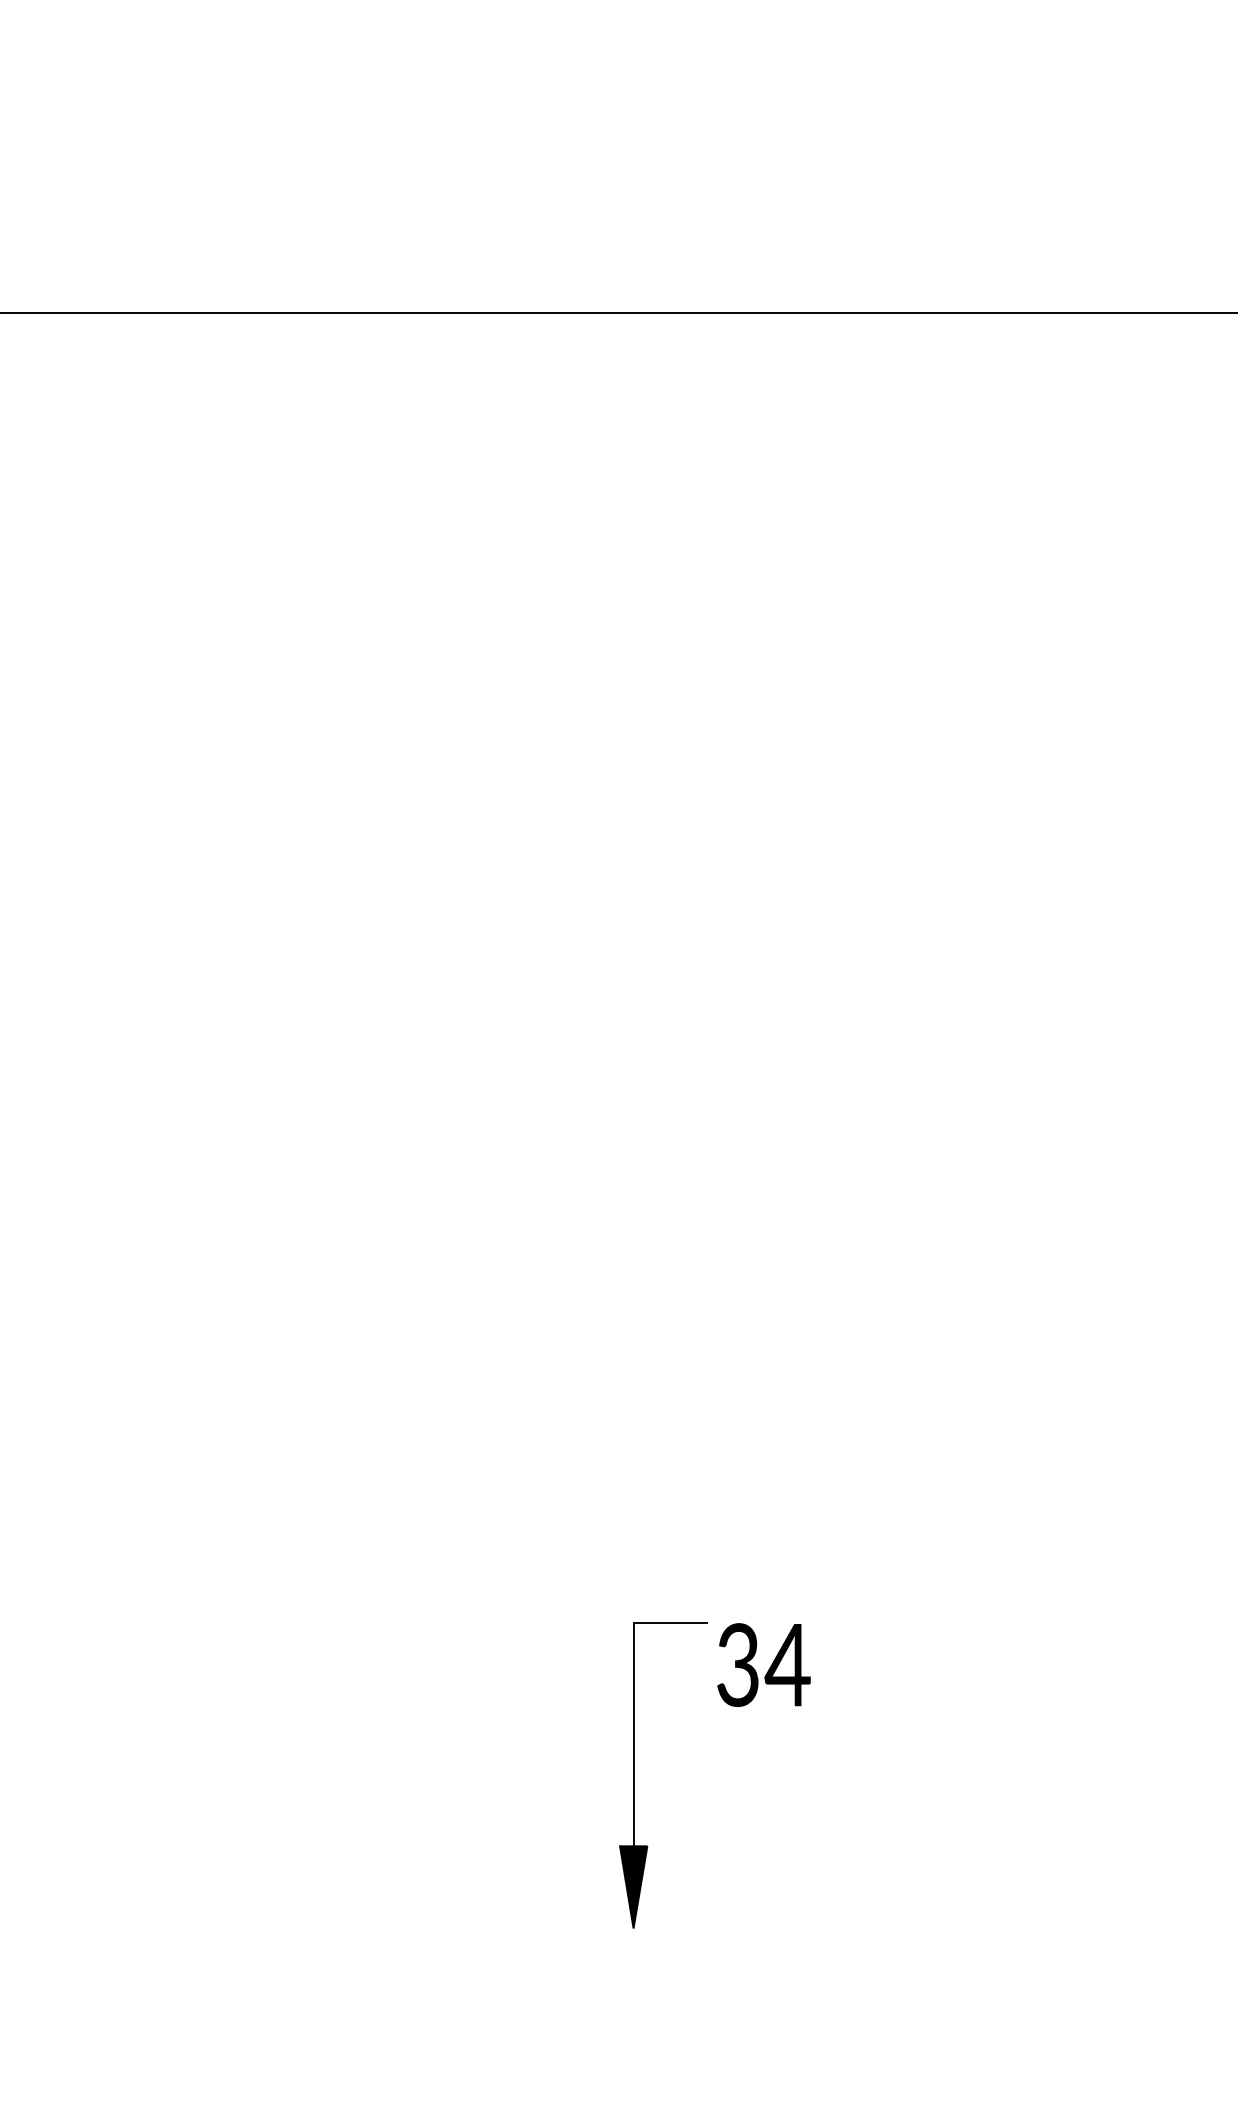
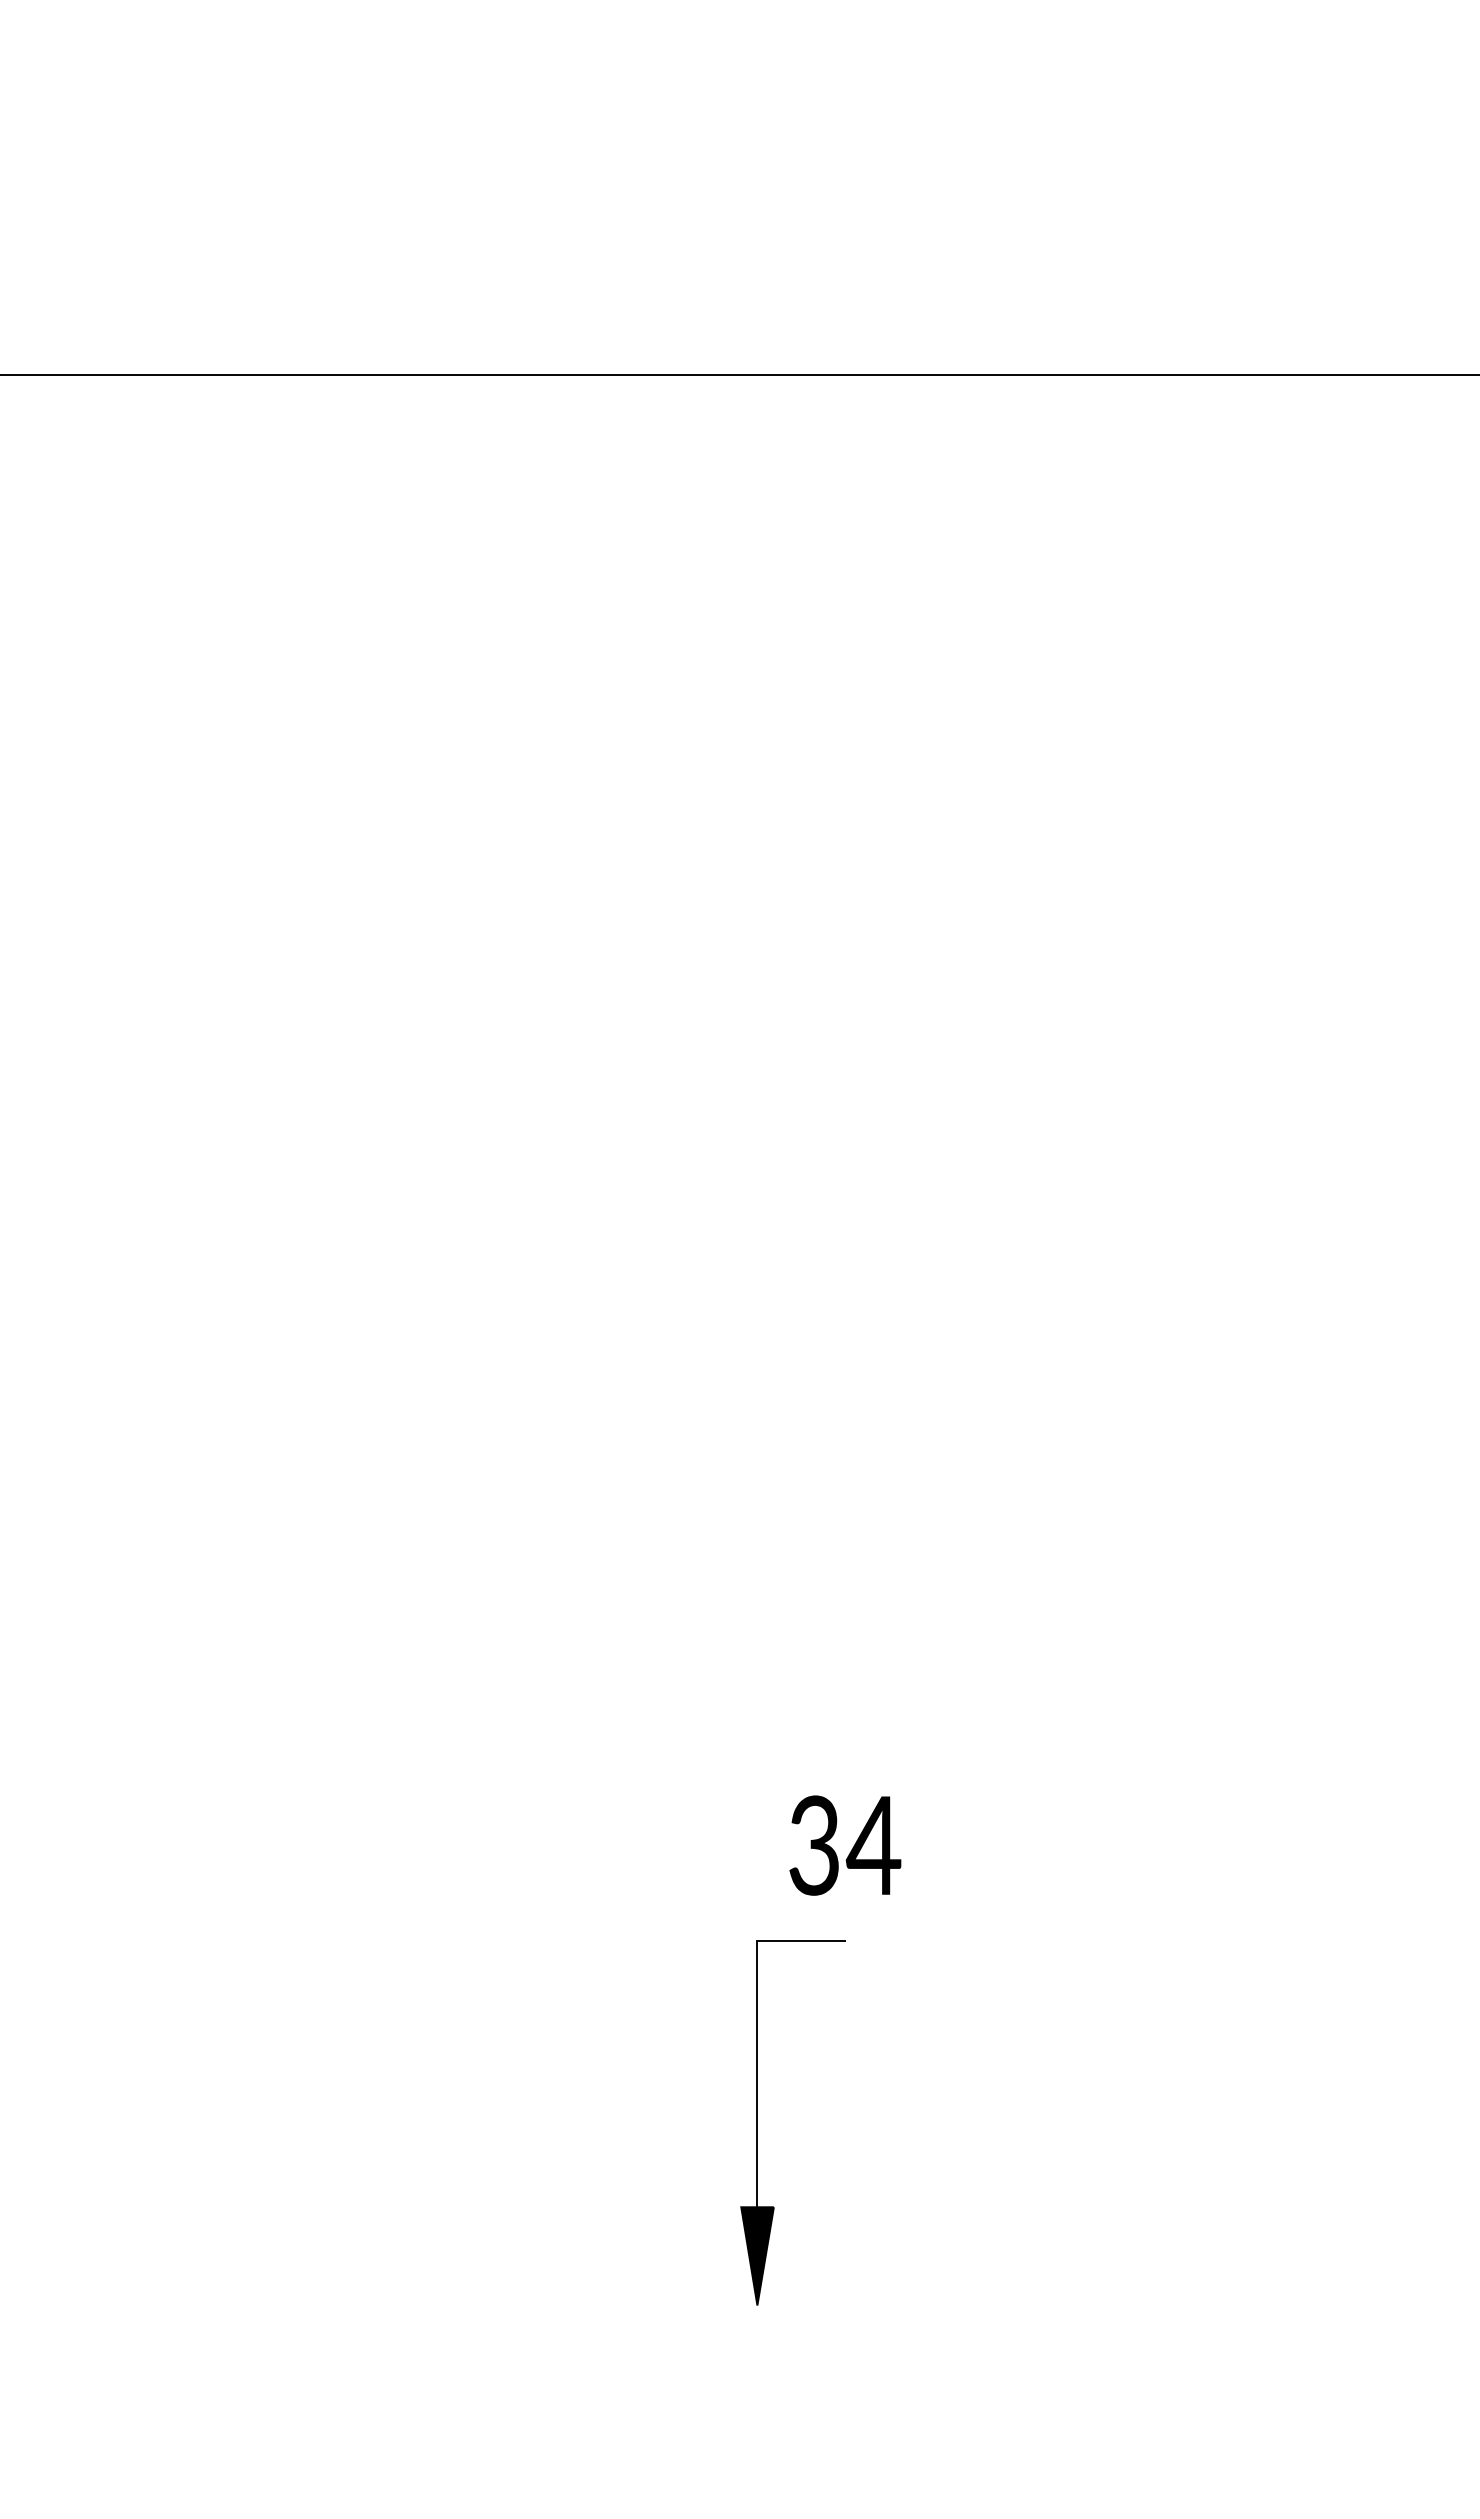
part: (769, 1668) -> (851, 1849), moved

